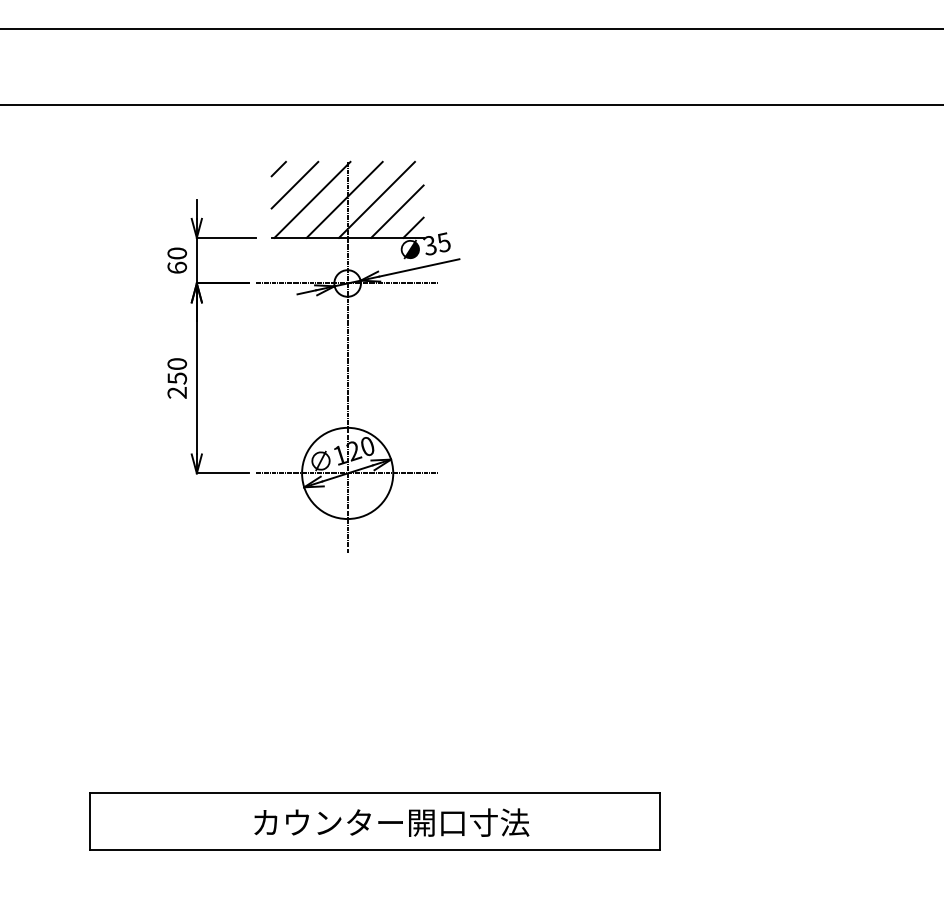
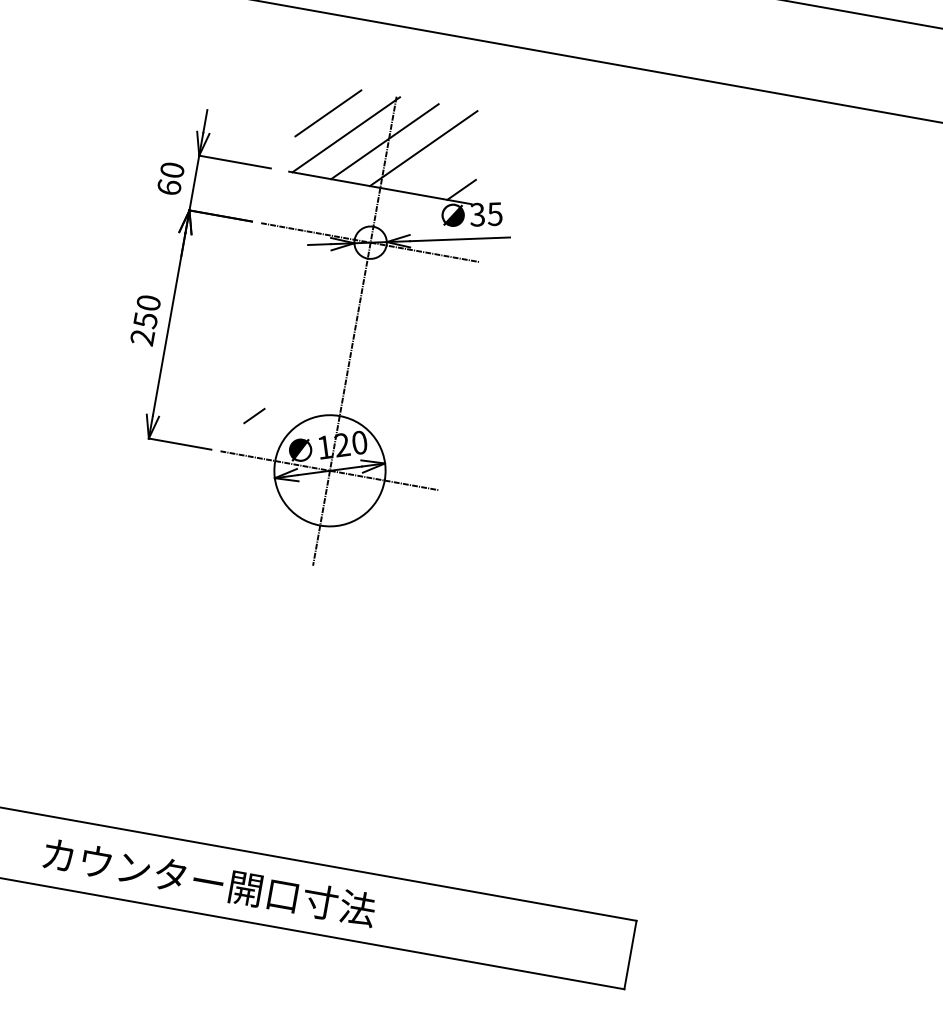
line: (278, 169) -> (253, 416), moved
line: (397, 211) -> (445, 166), removed
text: (391, 822) -> (209, 881), moved

